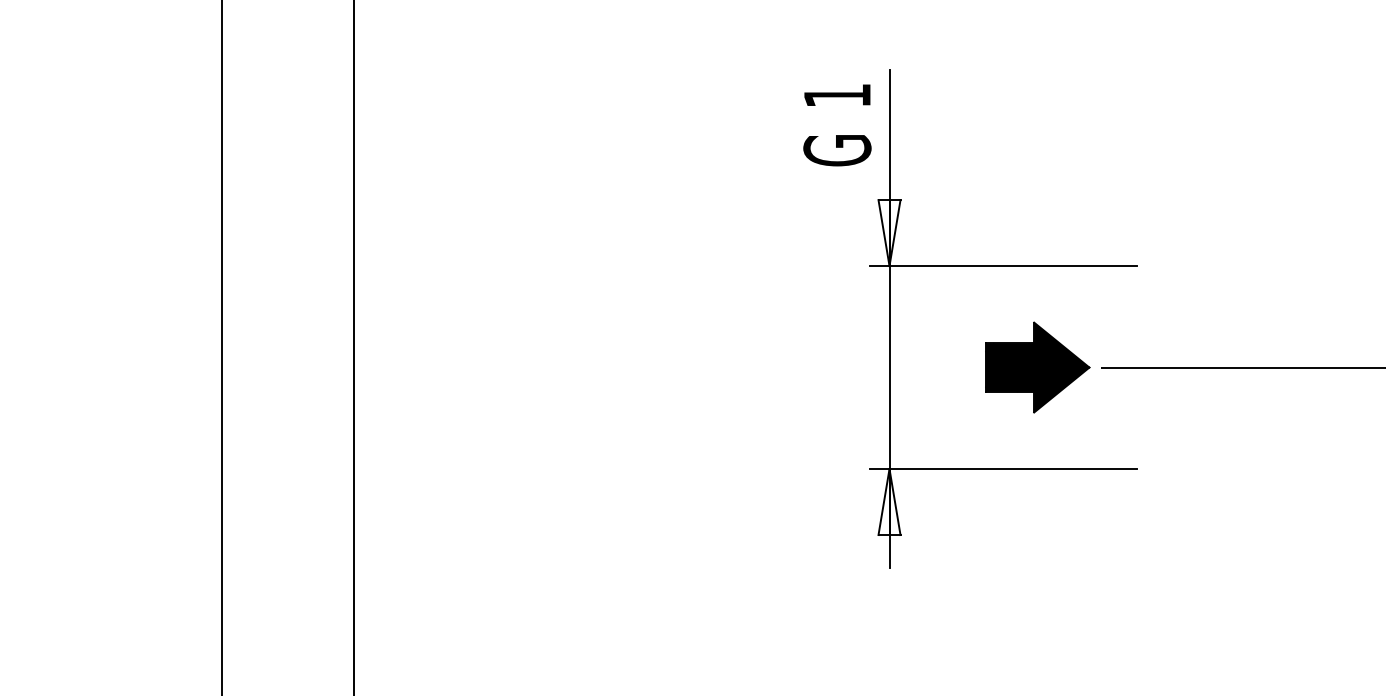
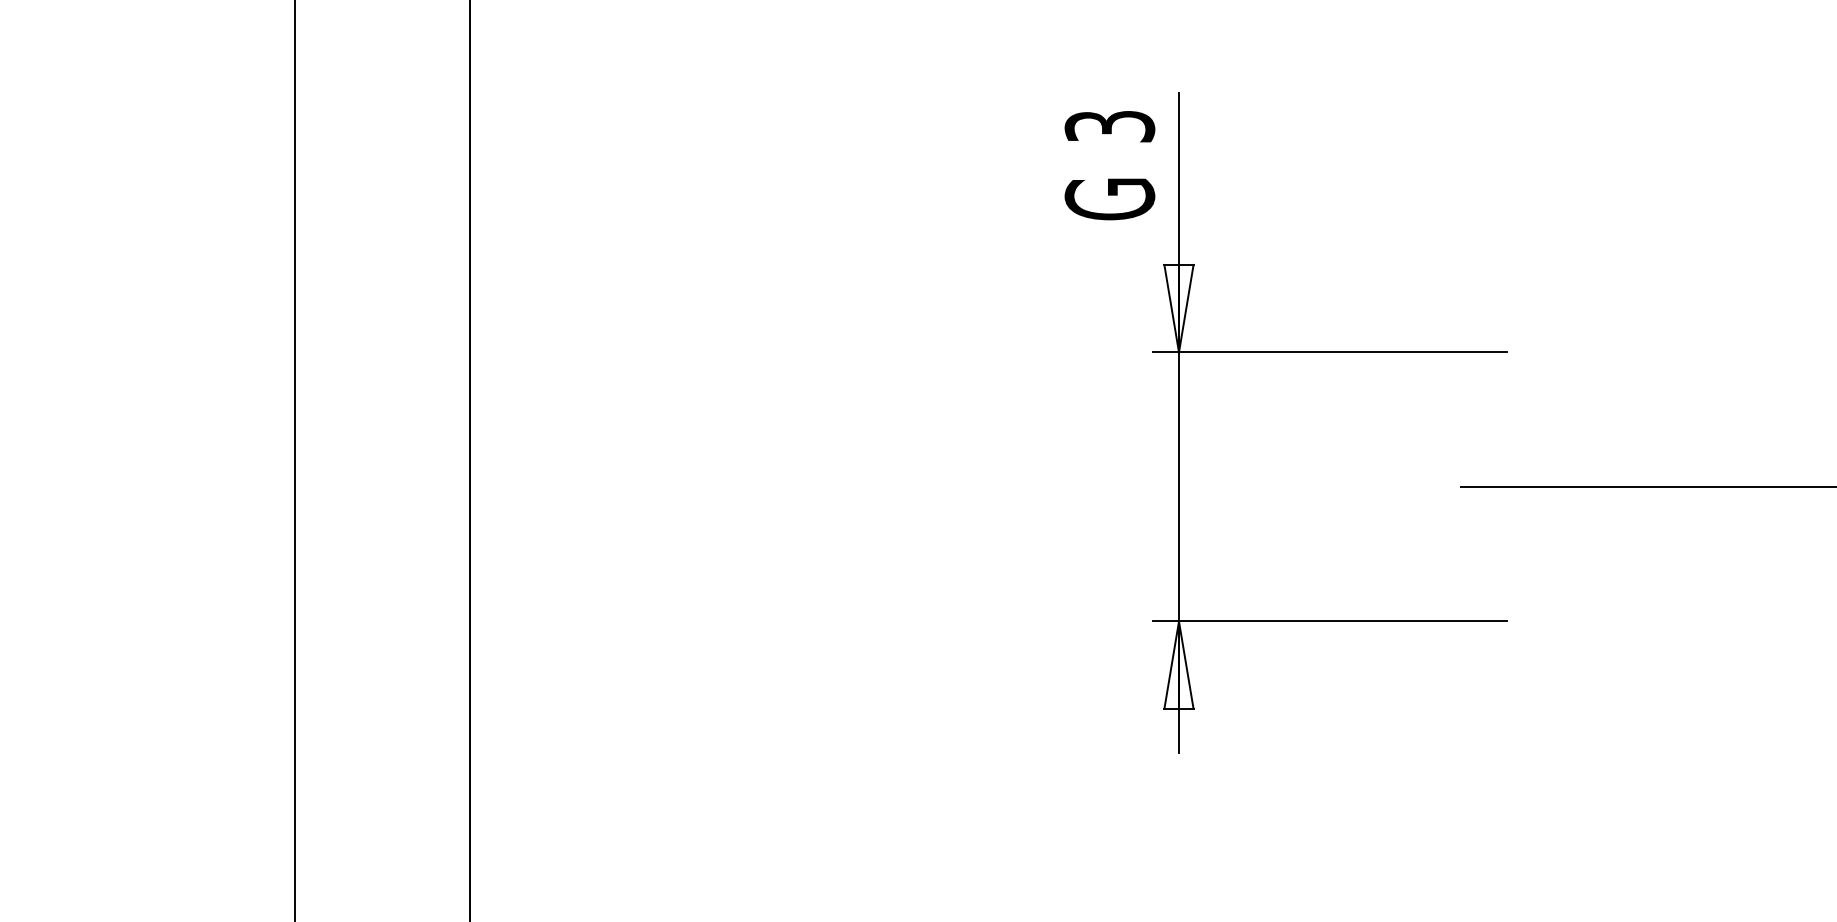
text: (837, 95) -> (1109, 126), 1 -> 3
part: (1037, 367) -> (1375, 486), removed

